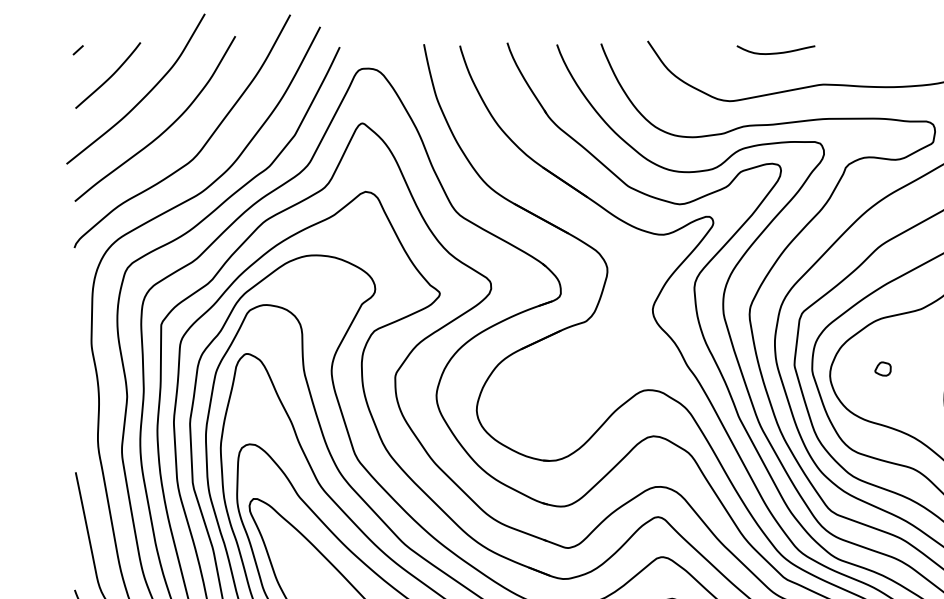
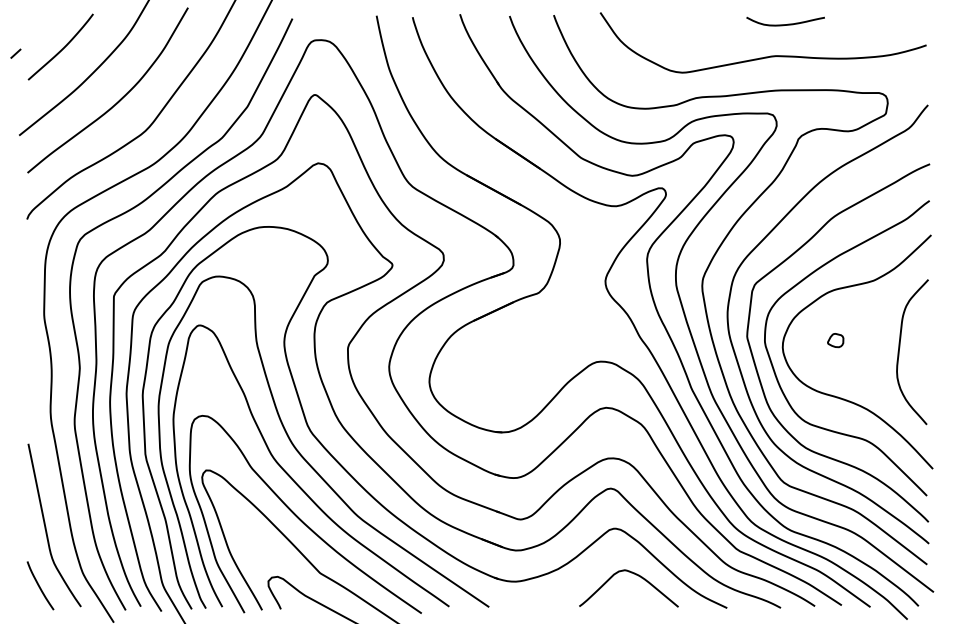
line: (77, 50) -> (15, 53), moved
curve: (775, 53) -> (785, 24), moved

